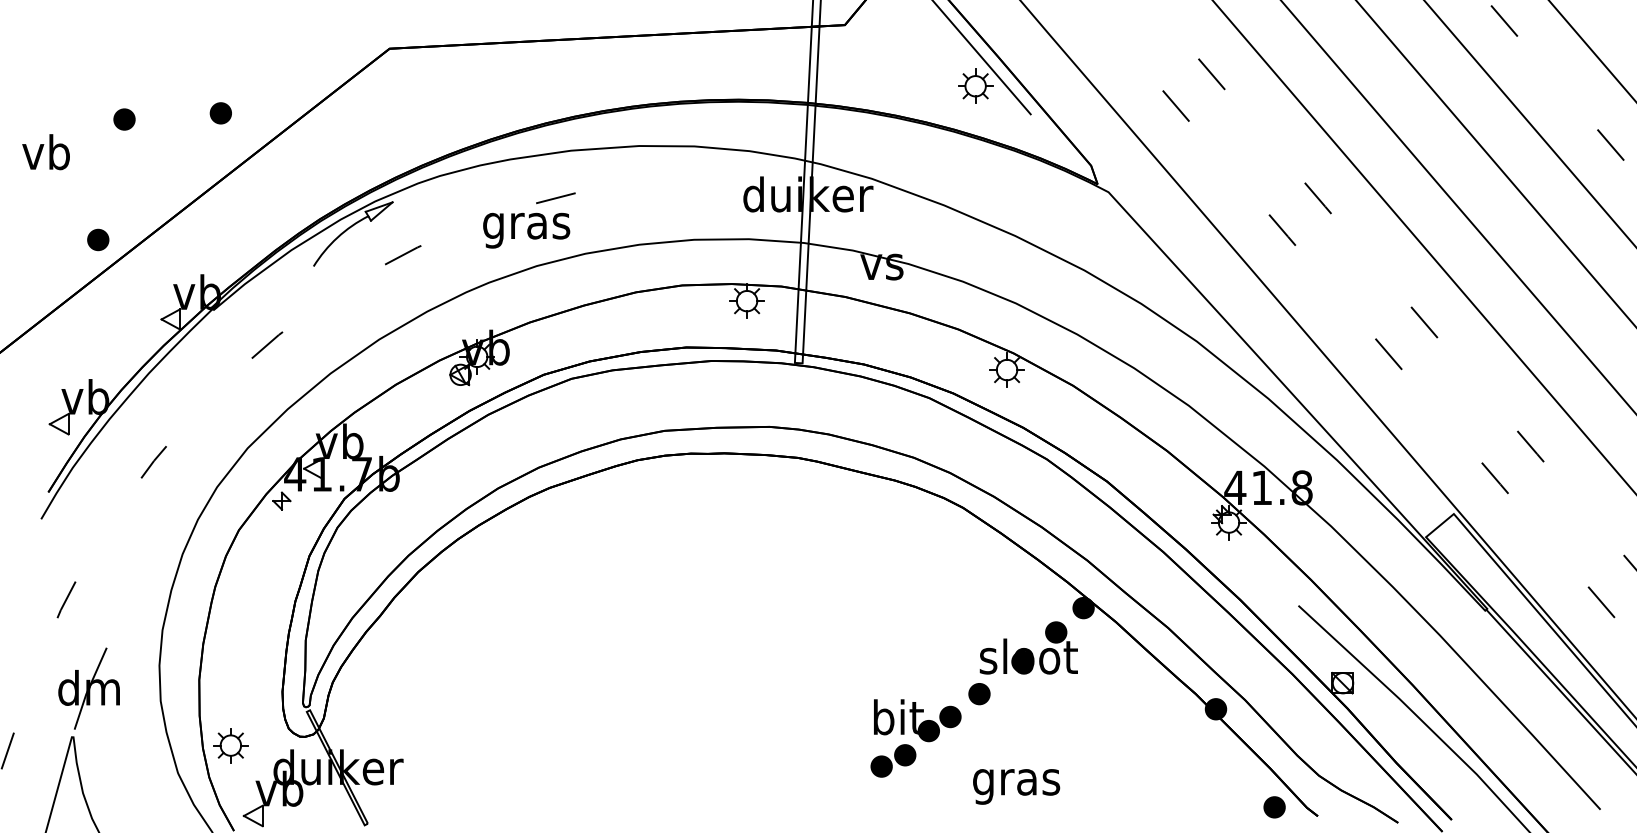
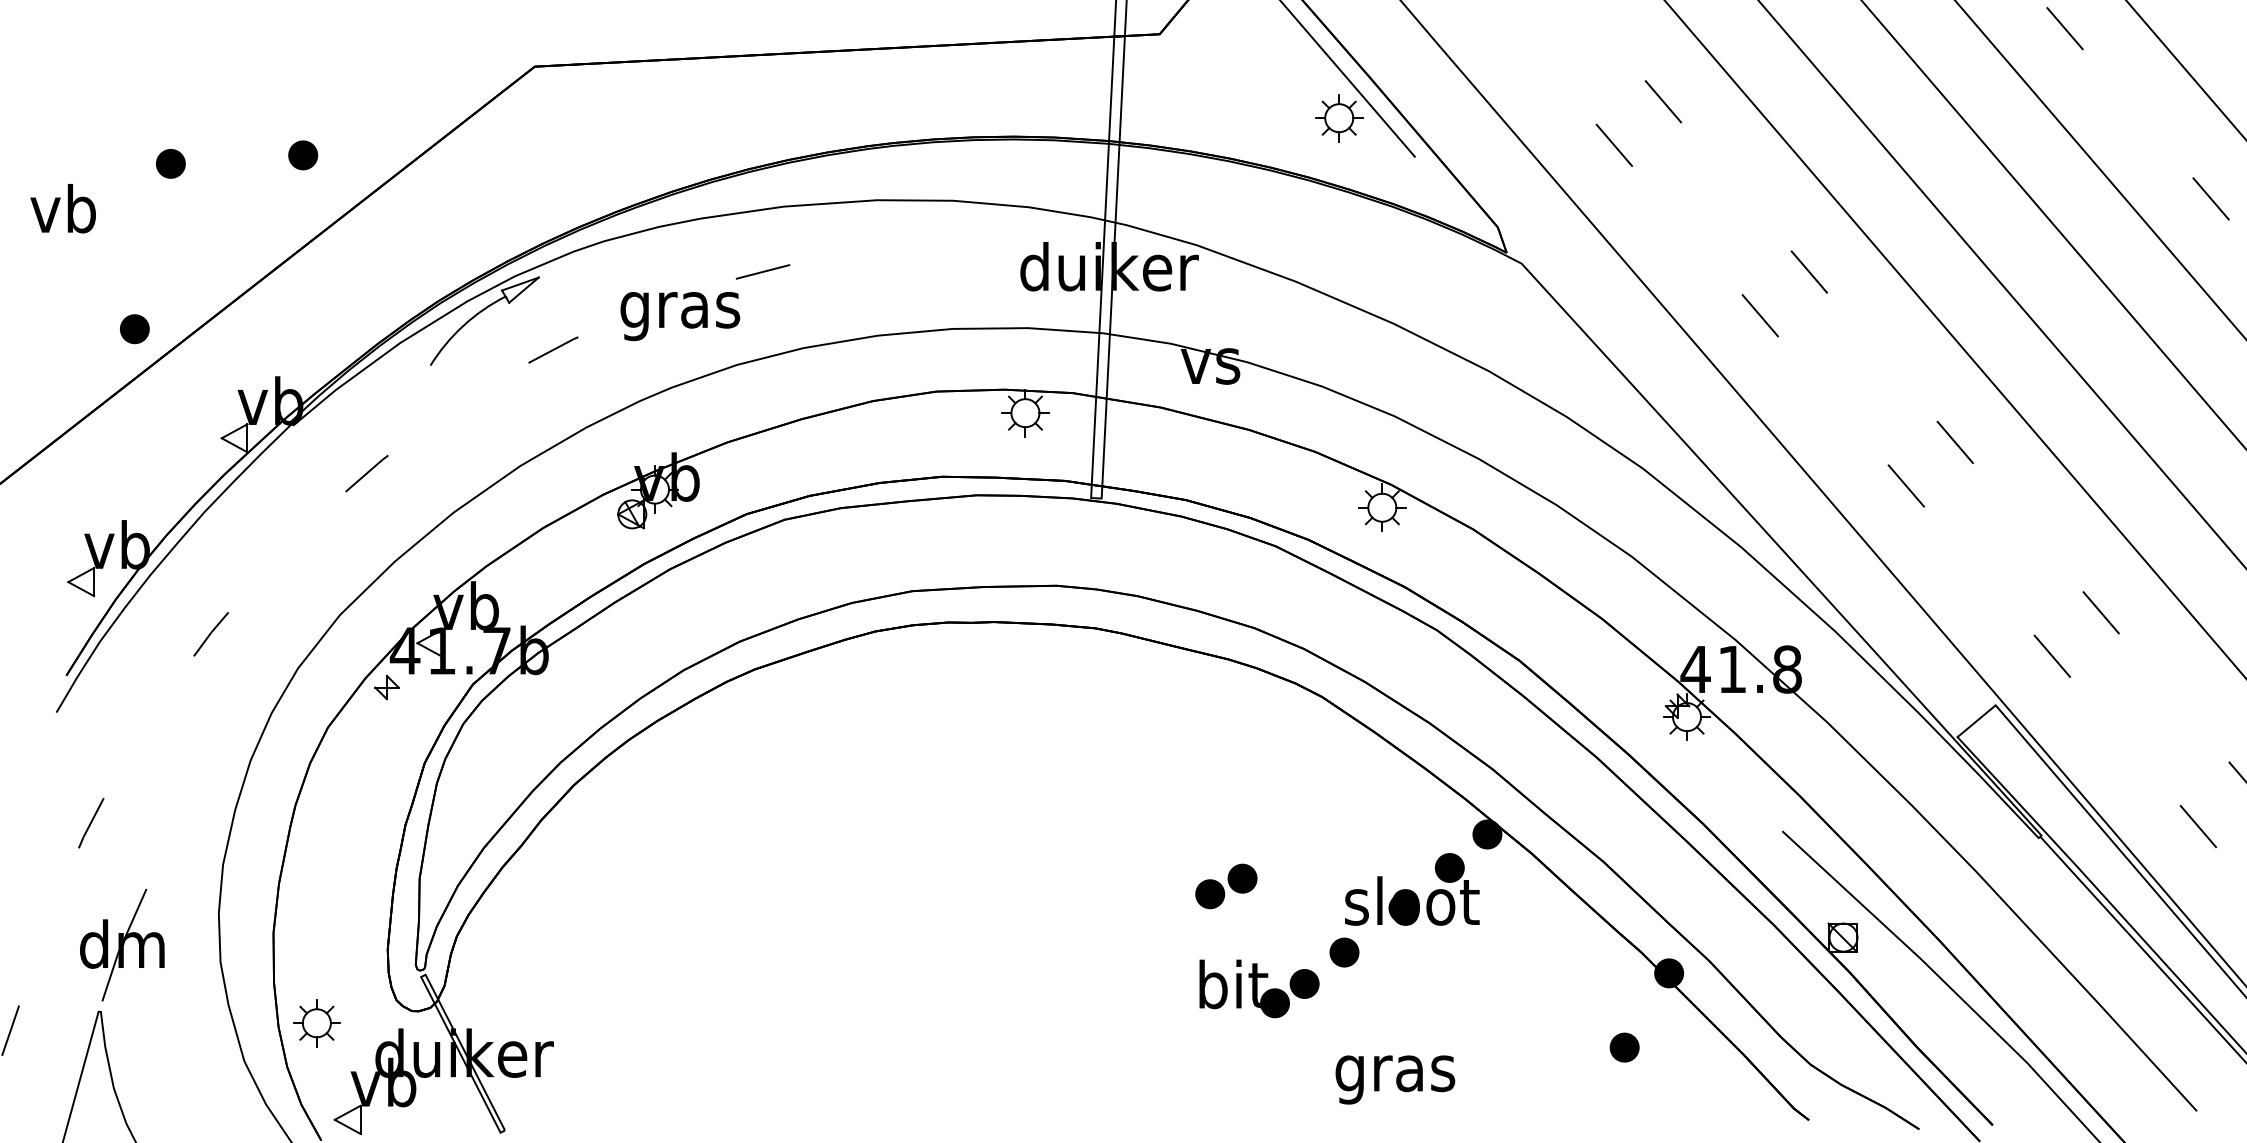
text: (526, 230) -> (680, 316), moved
part: (893, 760) -> (1226, 885), moved
part: (1274, 807) -> (1624, 1047), moved

